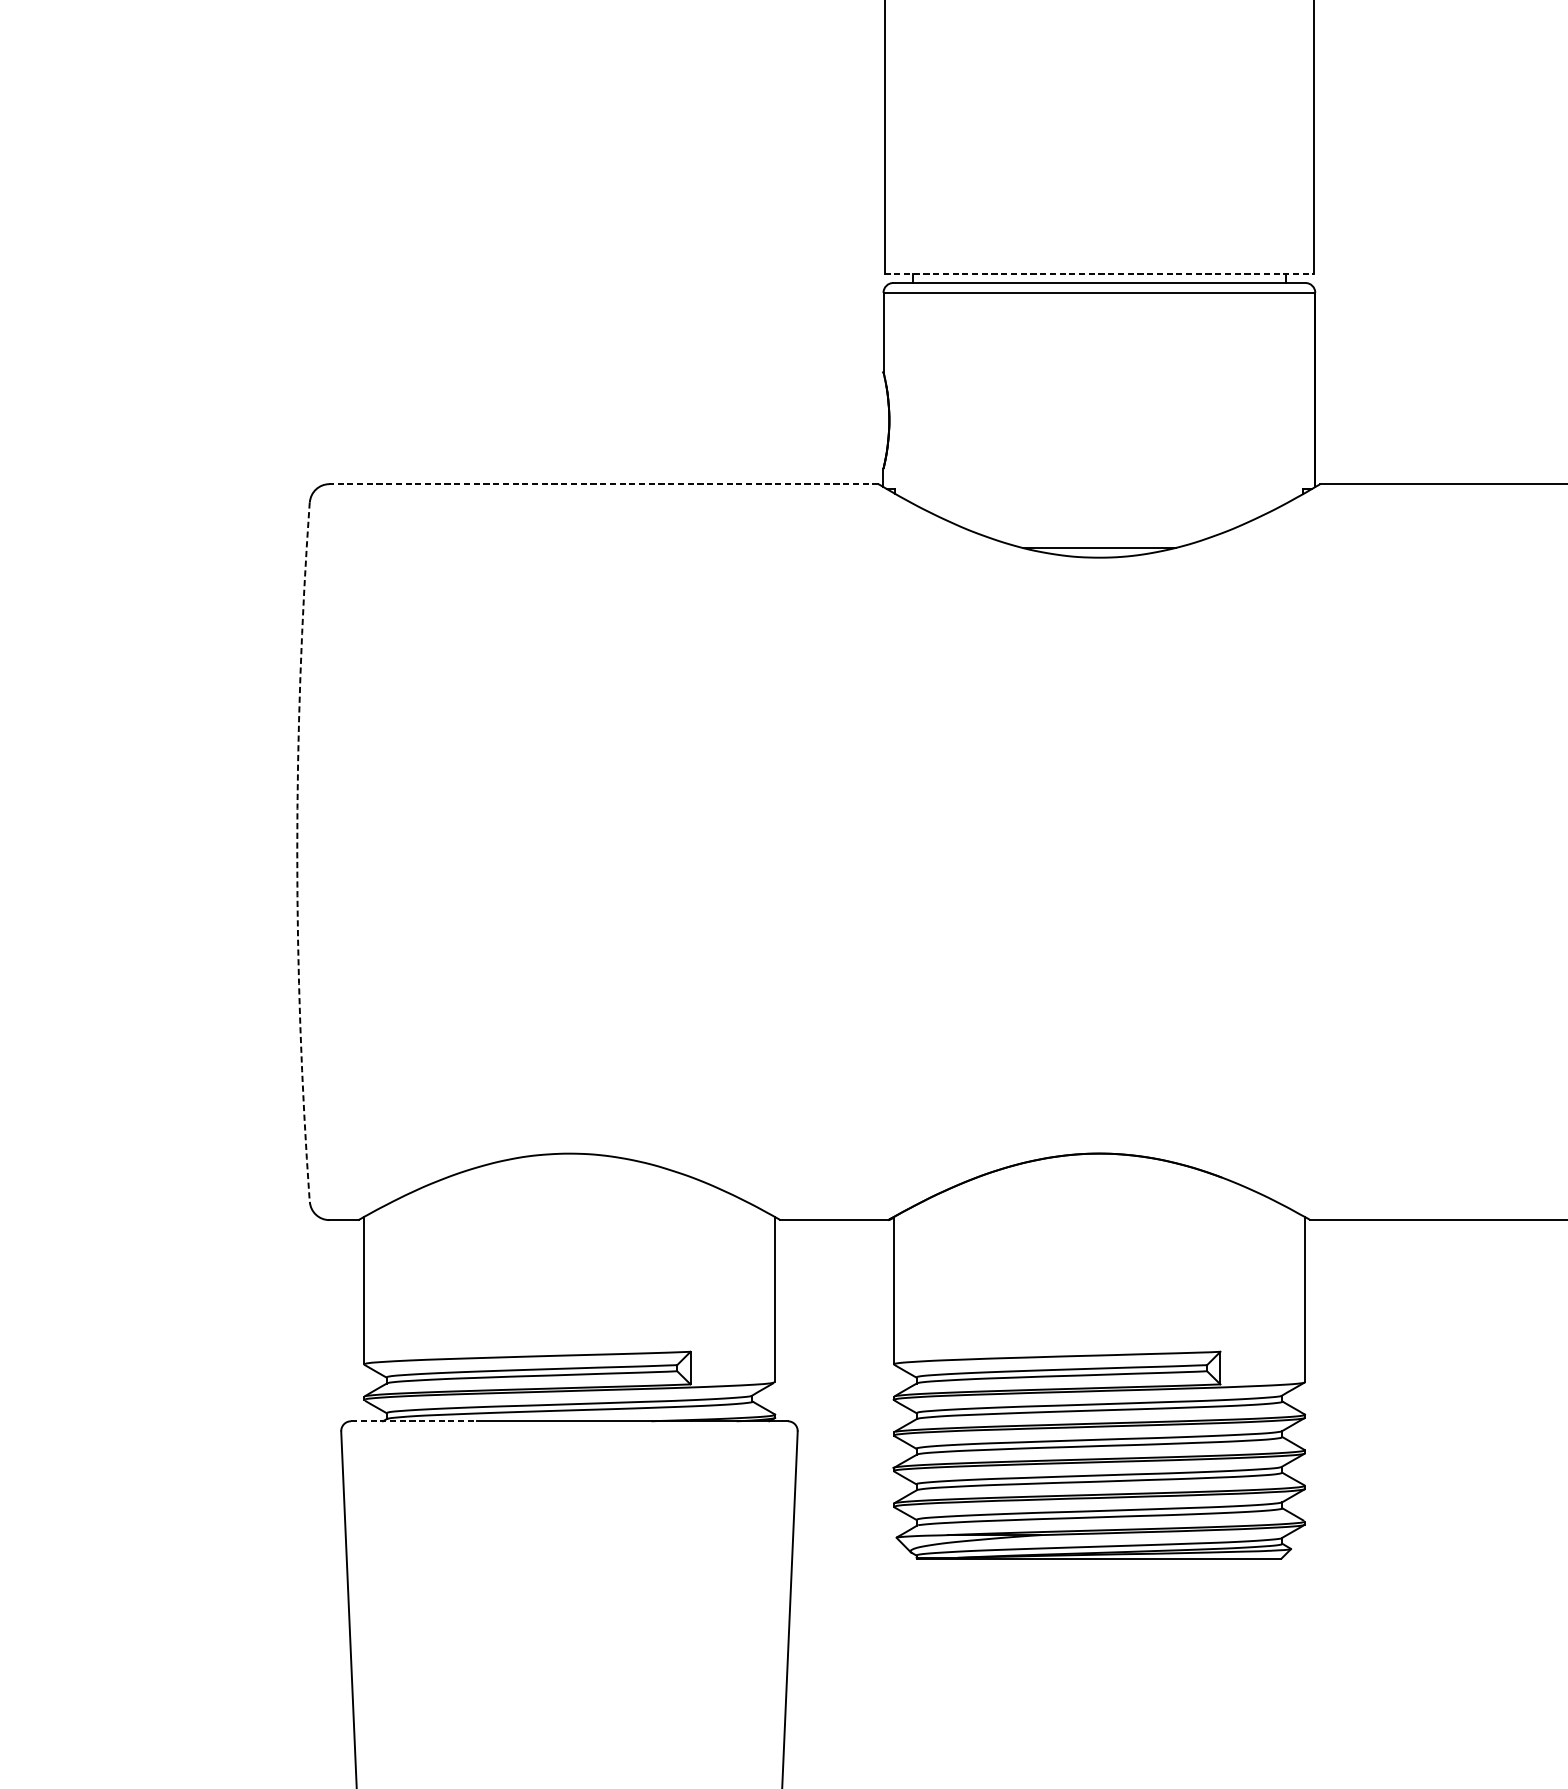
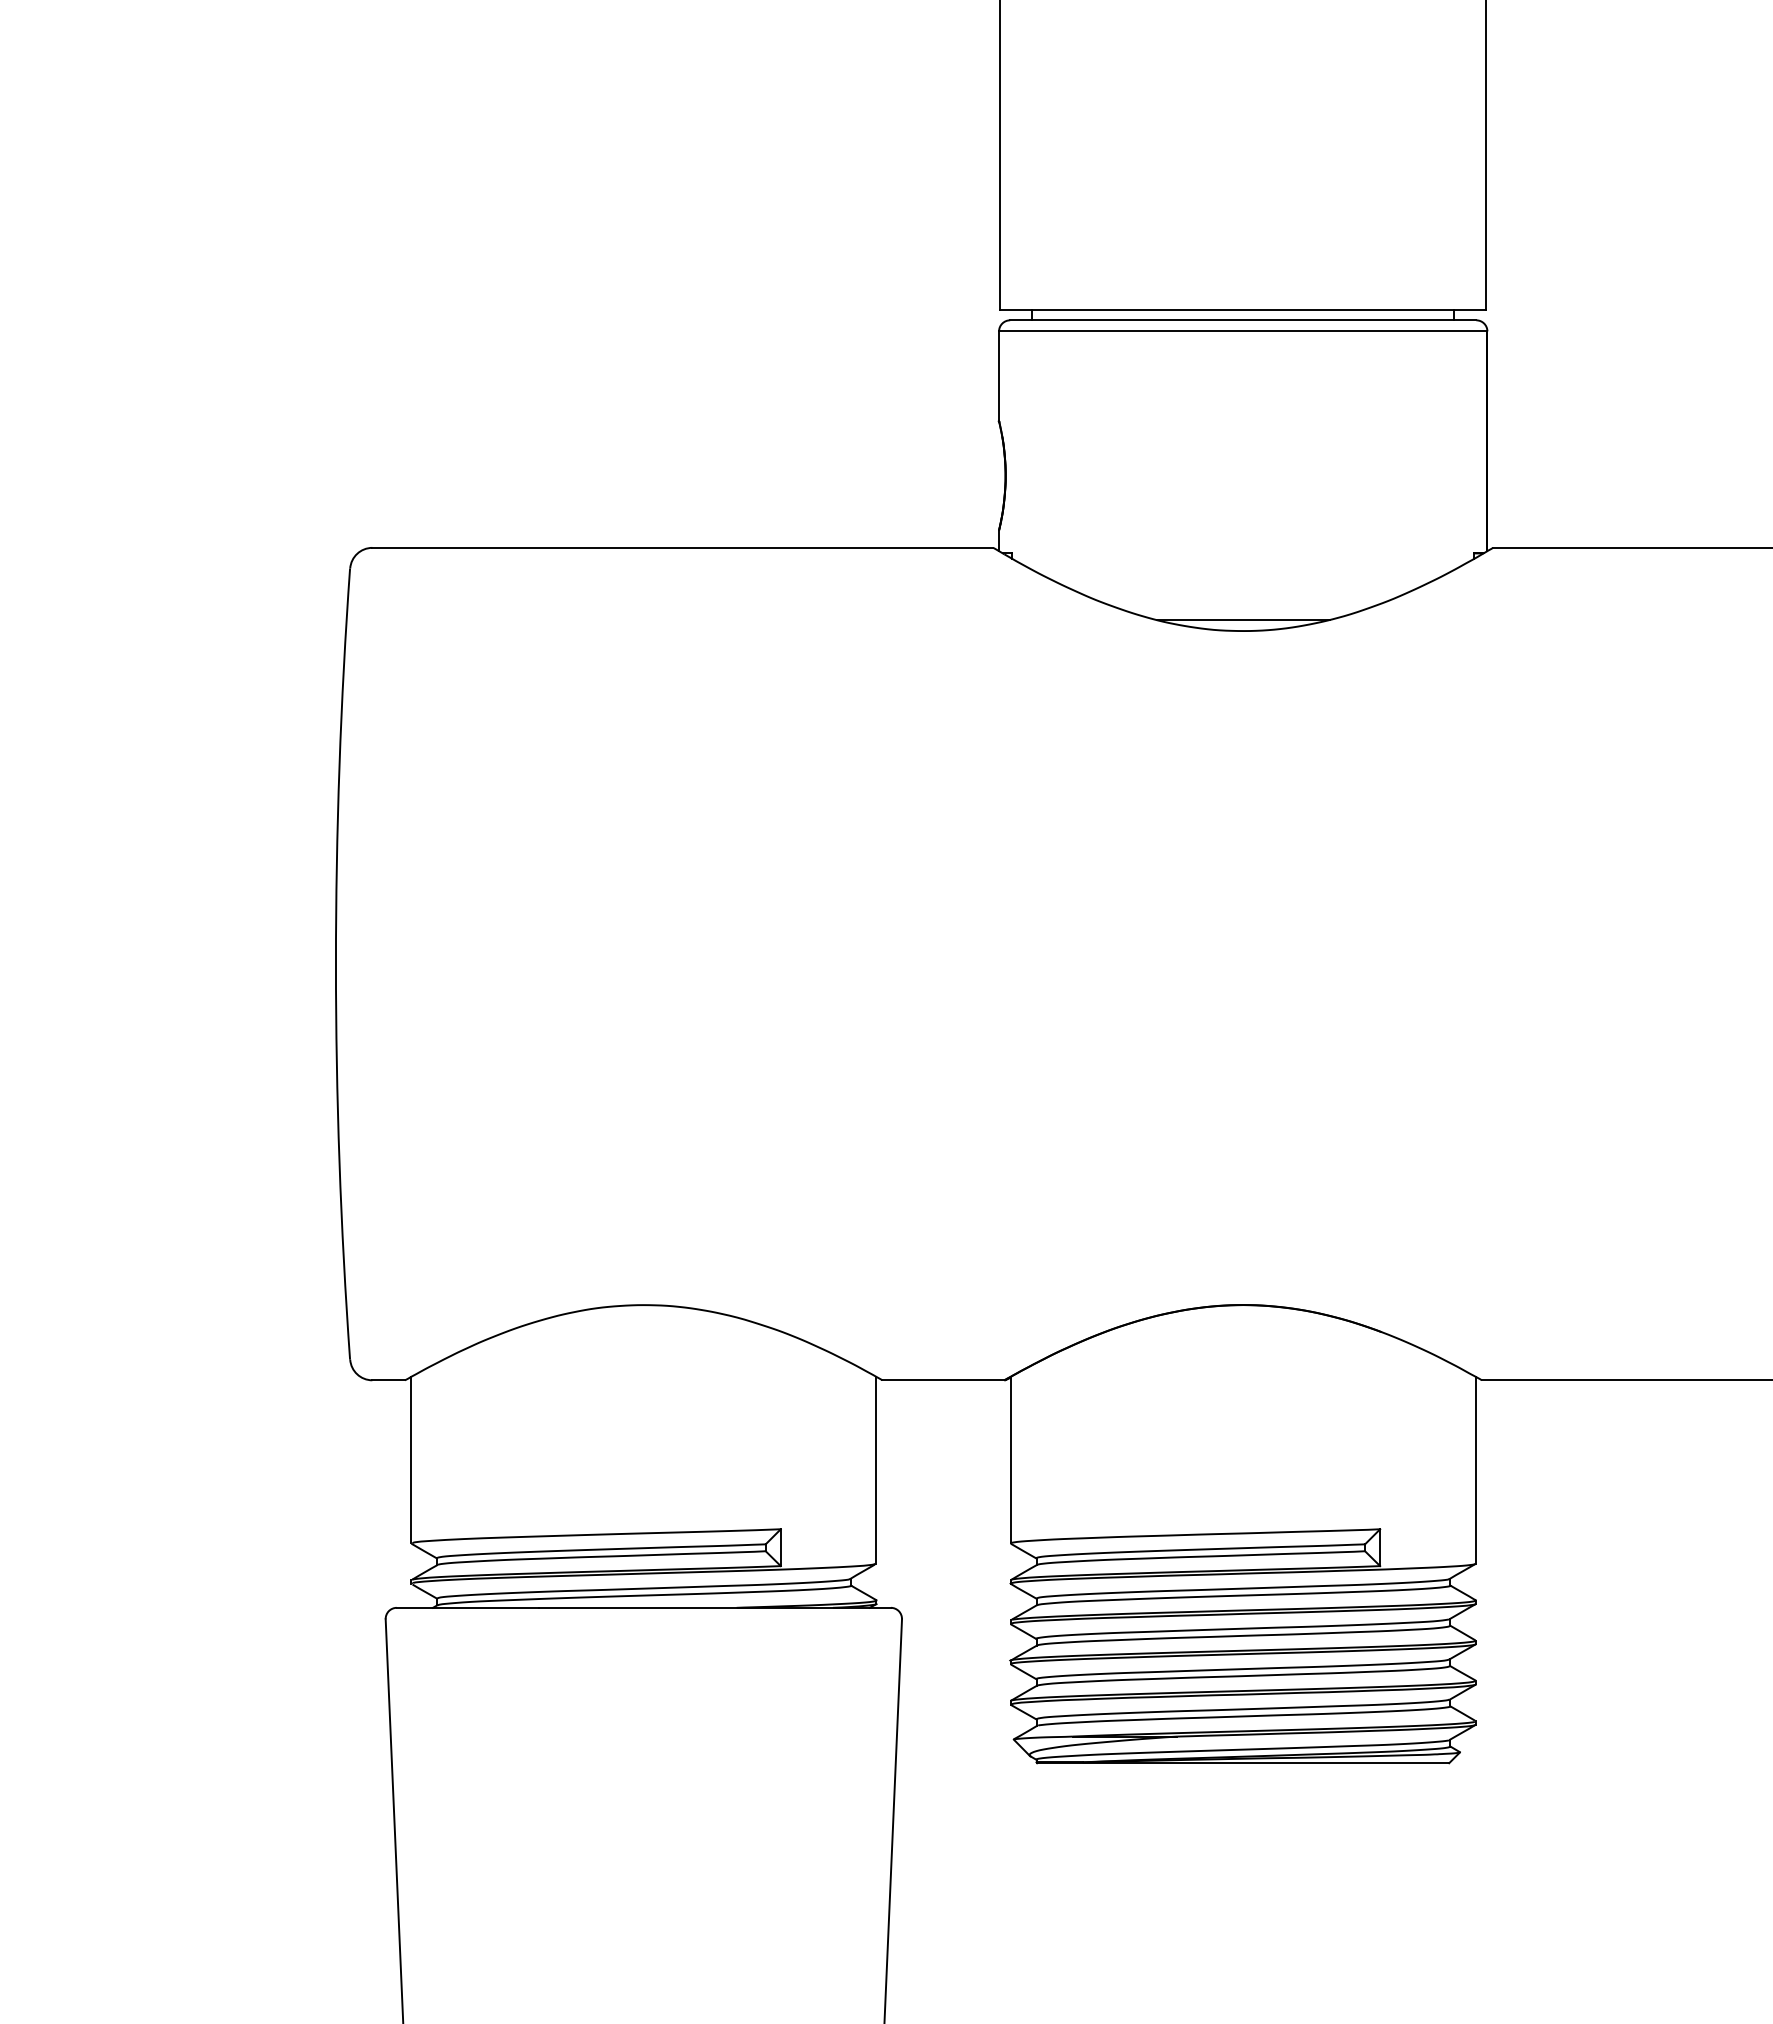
line: (1099, 273) -> (1243, 309), dashed -> solid
line: (603, 483) -> (682, 547), dashed -> solid
arc: (296, 852) -> (335, 964), dashed -> solid
line: (414, 1420) -> (468, 1607), dashed -> solid

